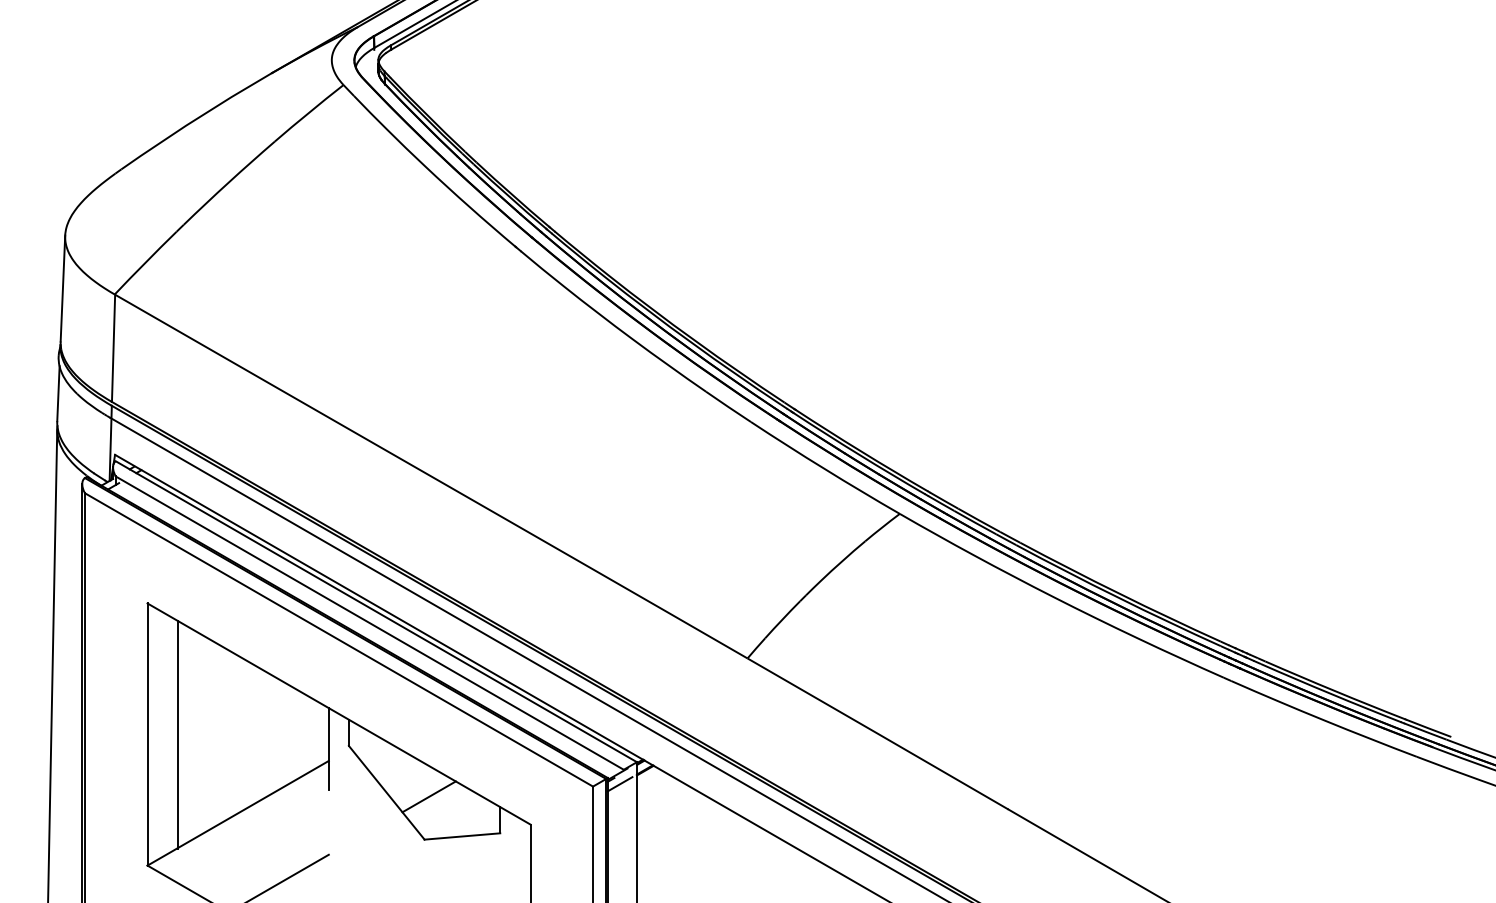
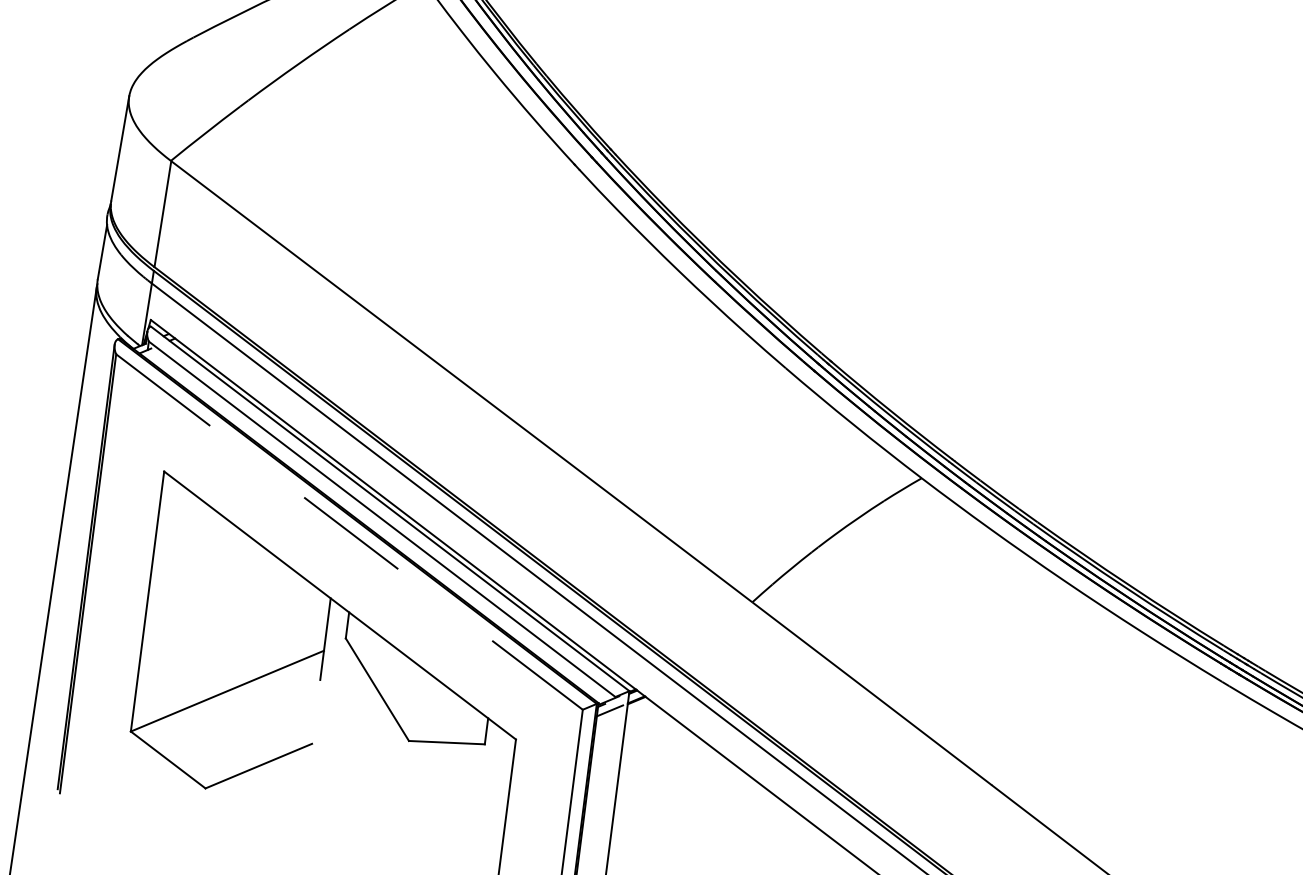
line: (339, 640) -> (349, 532), solid -> dashed
line: (178, 734) -> (178, 605), removed
line: (428, 796) -> (418, 698), removed

